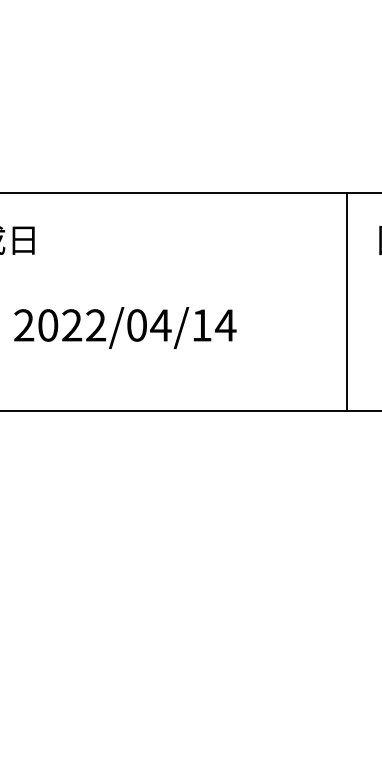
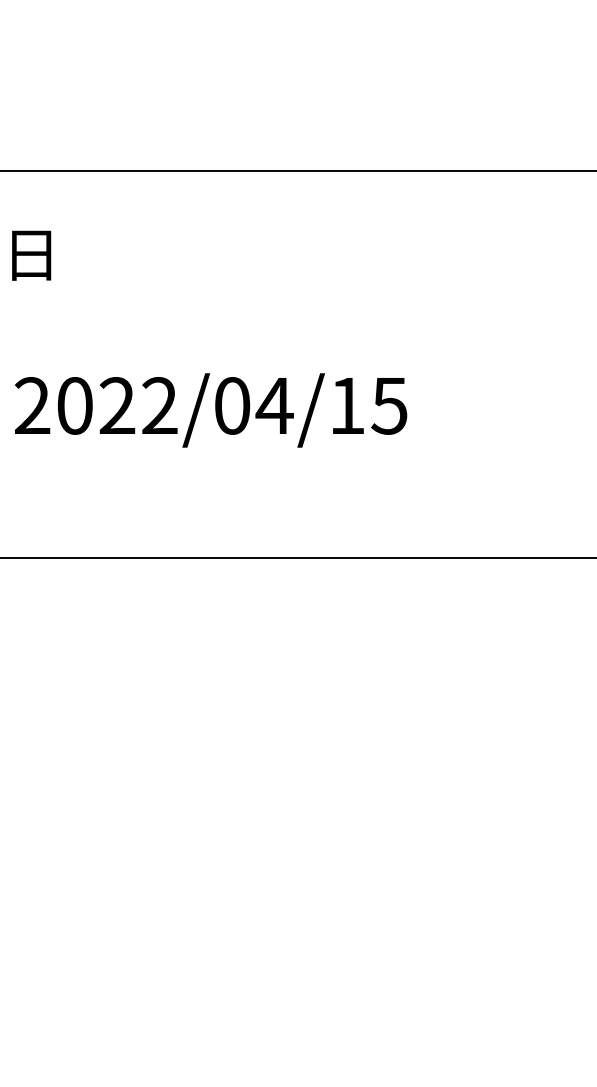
text: (225, 325) -> (389, 405), 2022/04/14 -> 2022/04/15

